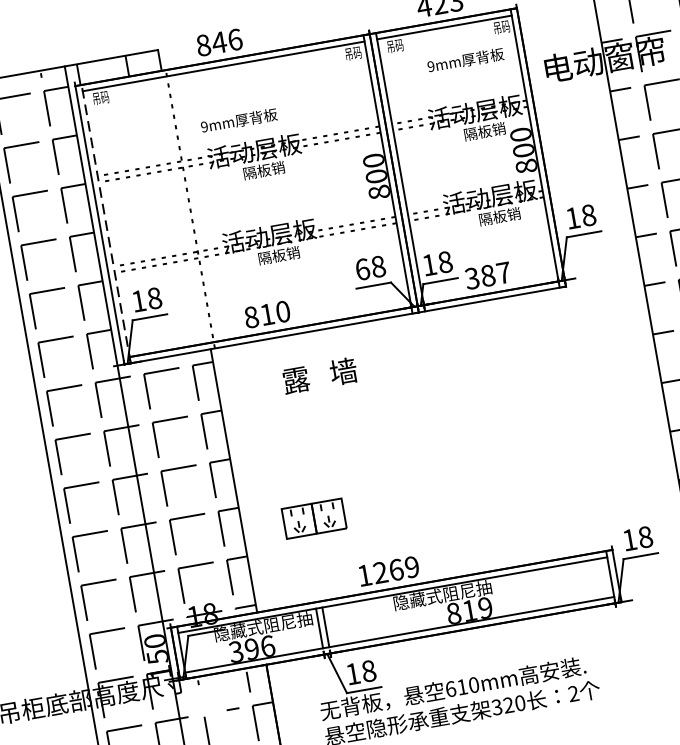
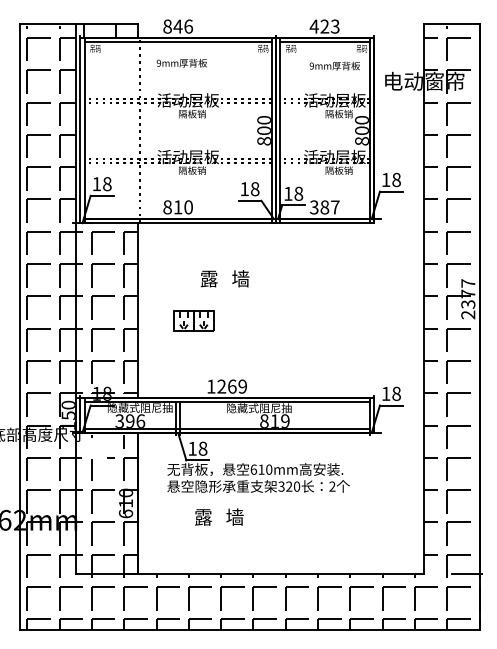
text: (238, 119) -> (181, 62), moved
line: (106, 223) -> (84, 130), dashed -> solid
text: (362, 270) -> (244, 189), 68 -> 18
text: (319, 375) -> (224, 278), moved
part: (313, 517) -> (193, 320), moved

